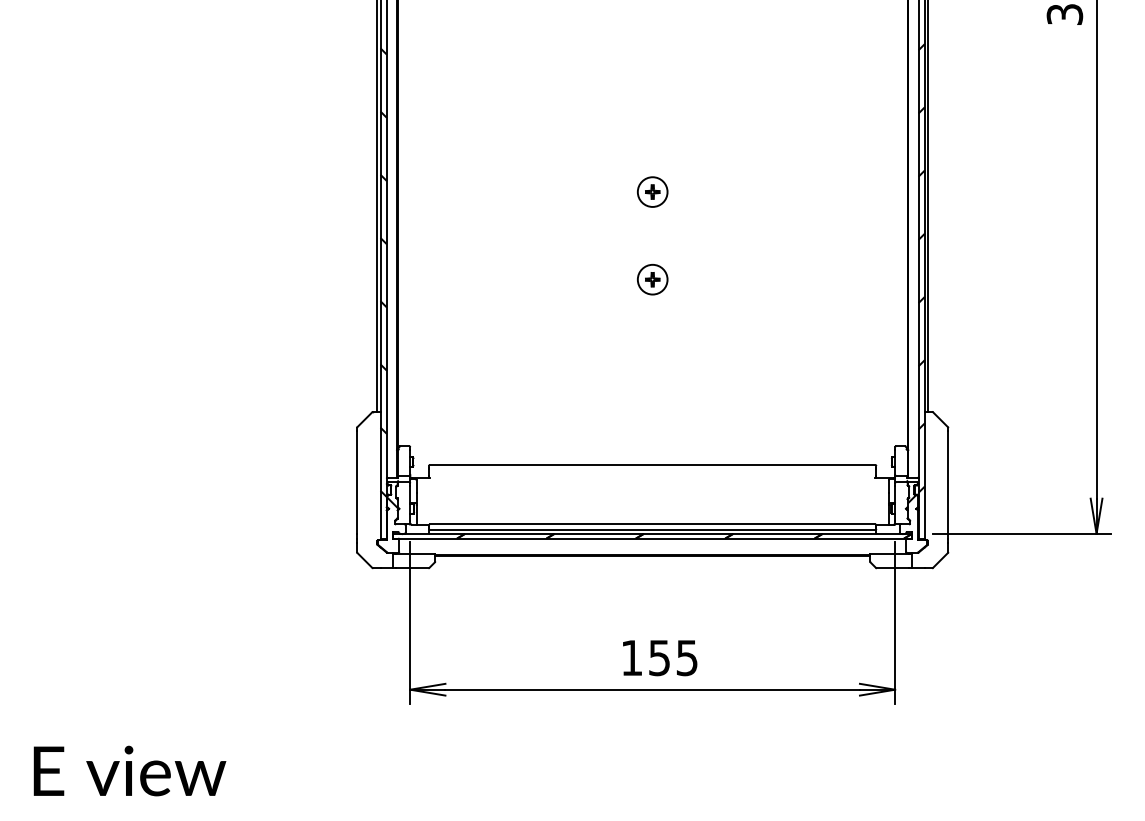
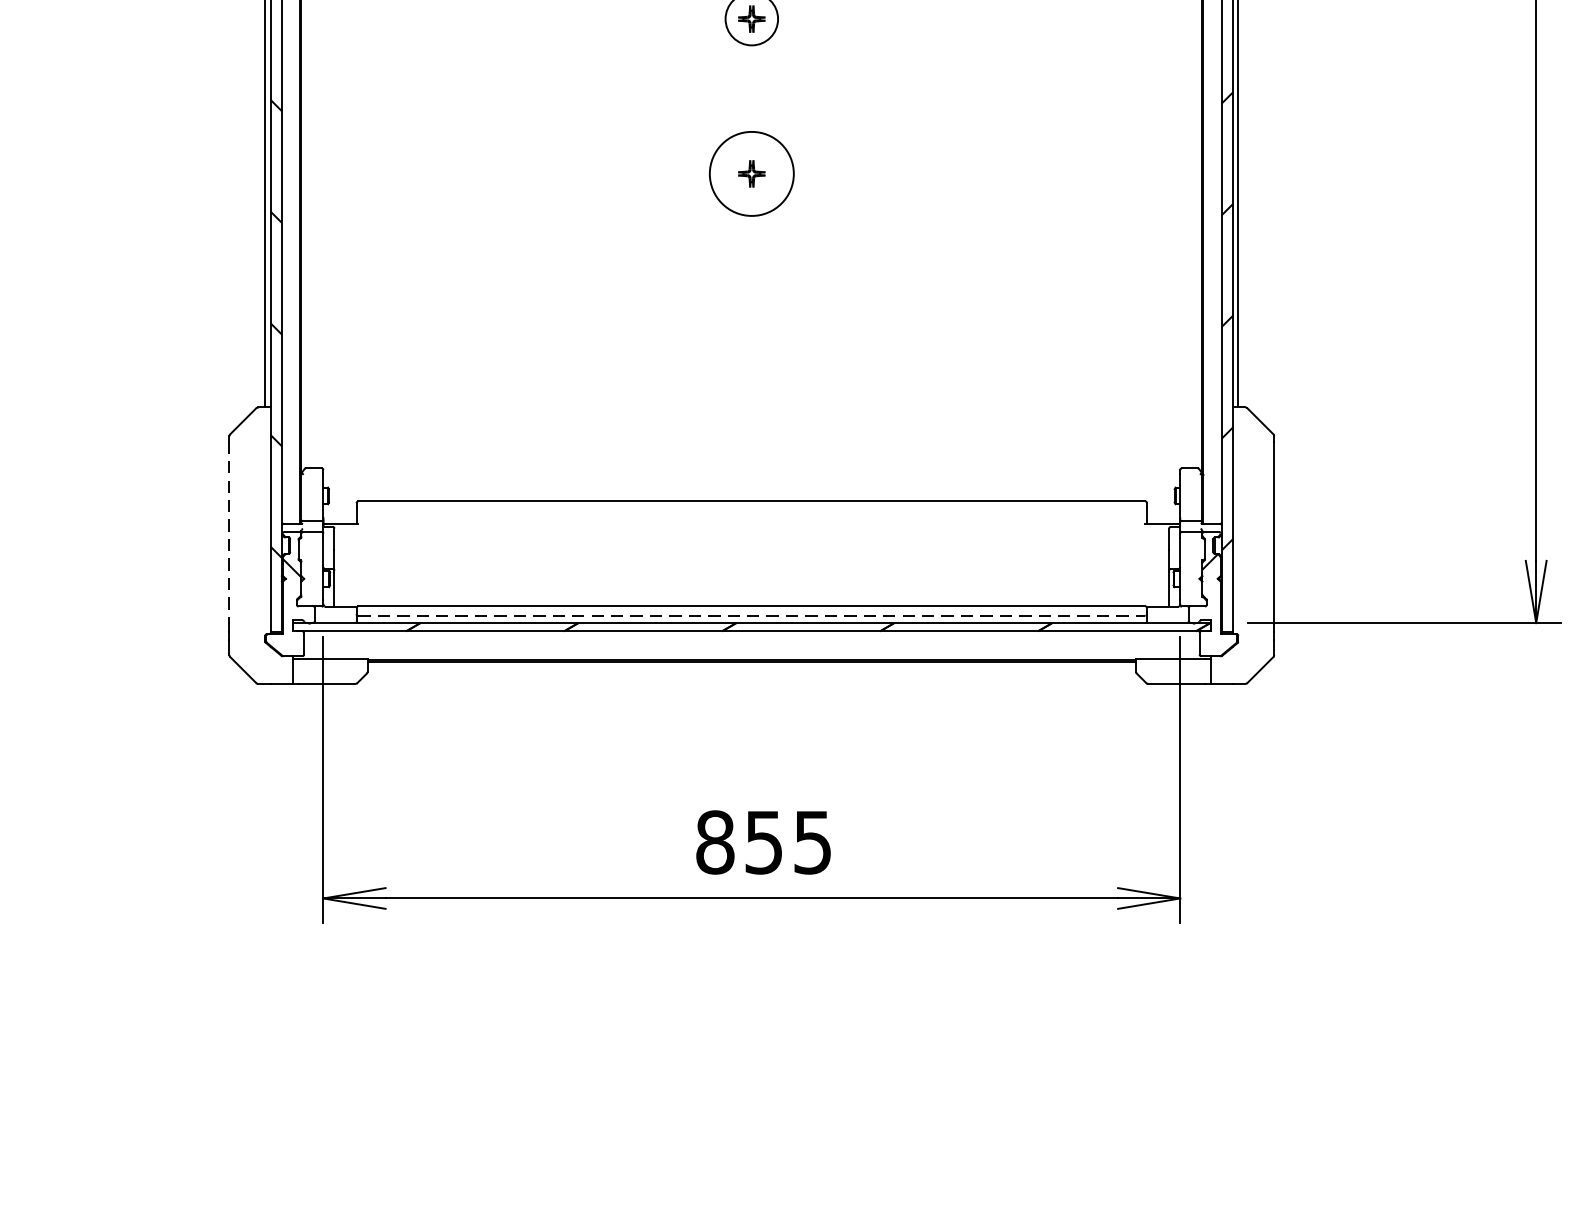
circle: (652, 279) -> (751, 173), size x1.6
line: (357, 482) -> (230, 532), solid -> dashed
line: (652, 529) -> (751, 615), solid -> dashed
text: (631, 657) -> (714, 841), 155 -> 855

